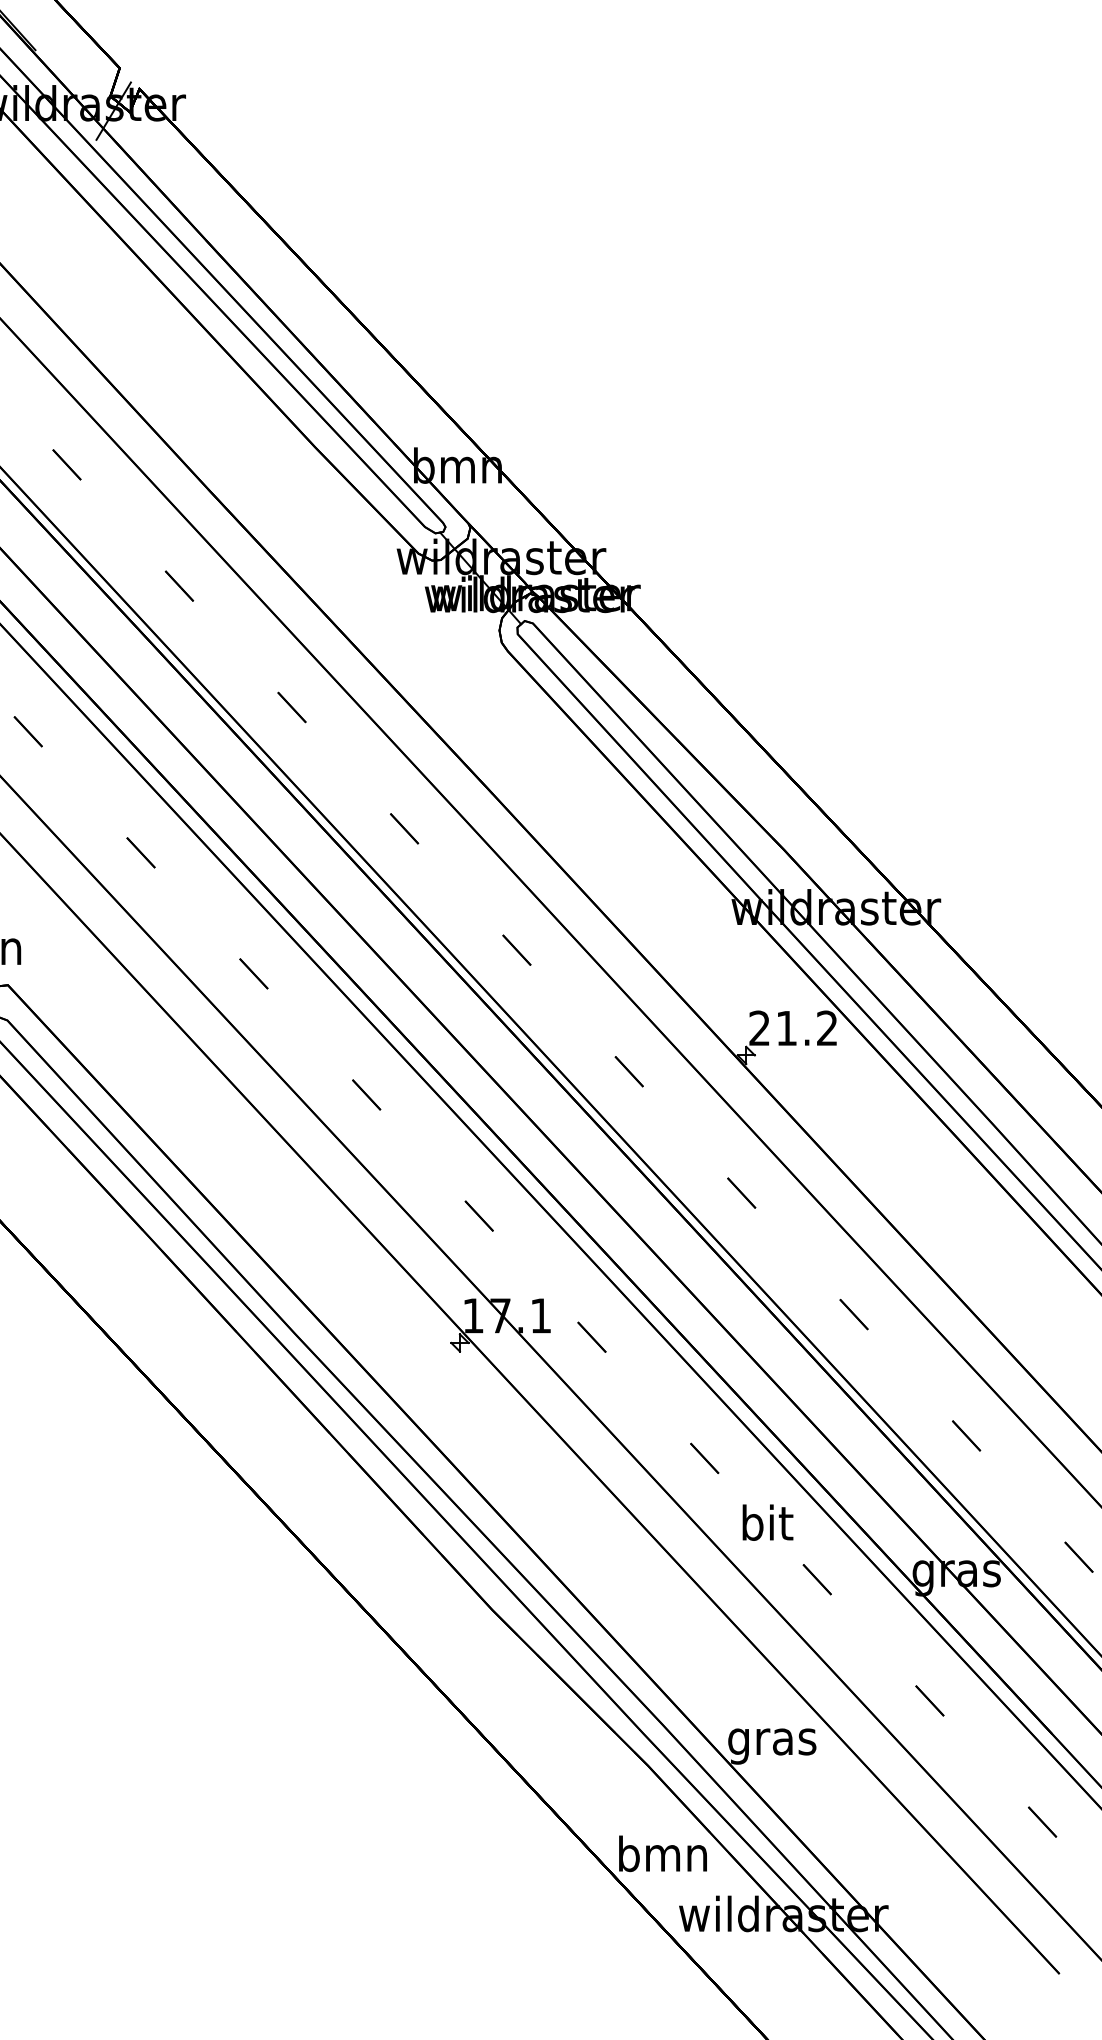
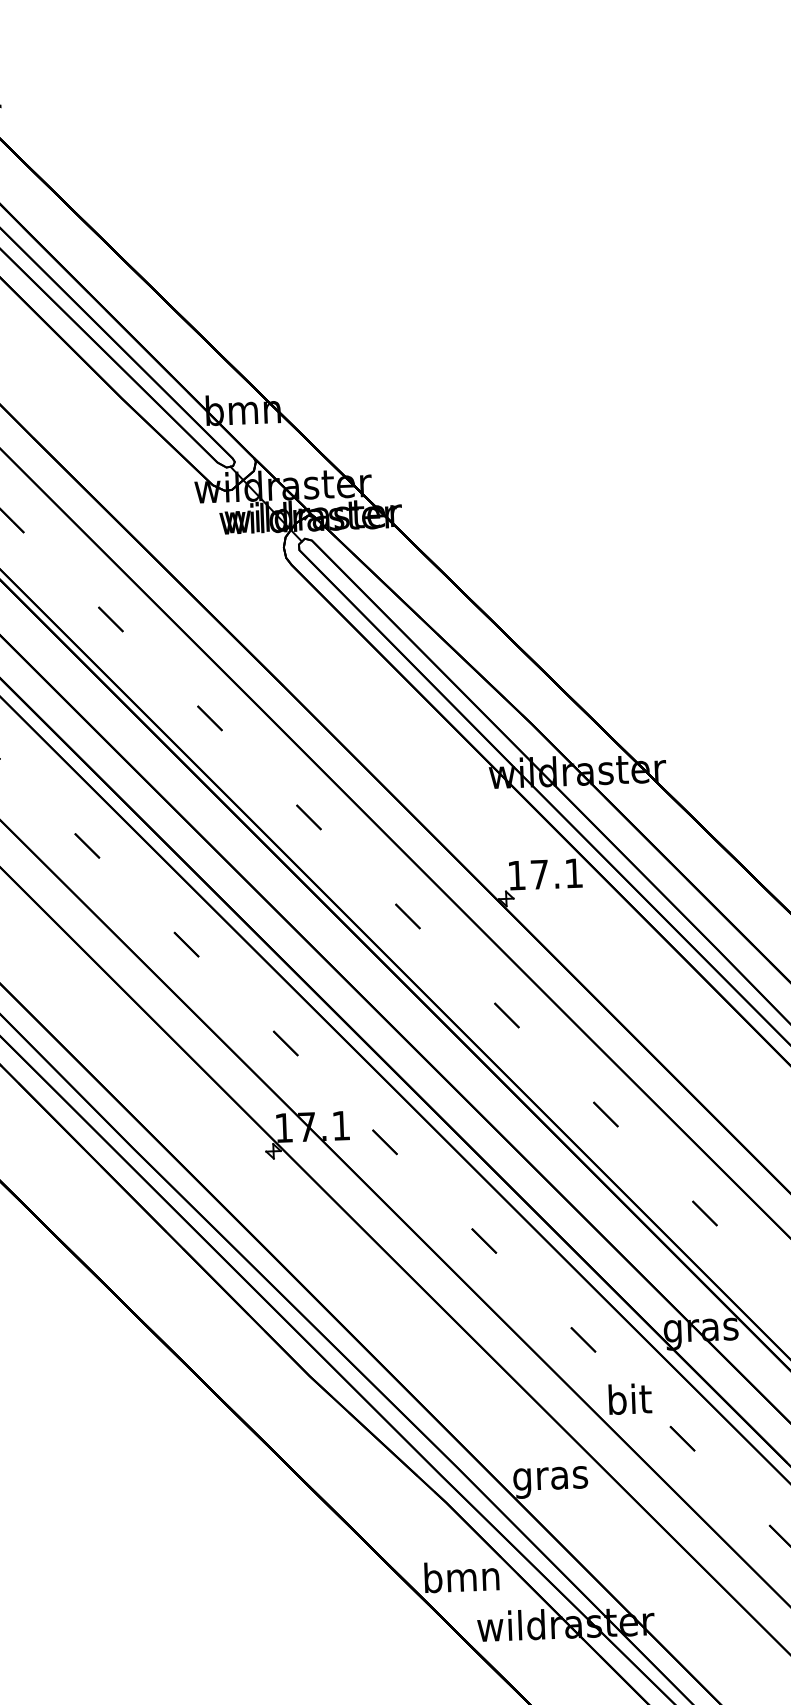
text: (792, 1027) -> (544, 873), 21.2 -> 17.1
text: (767, 1522) -> (629, 1398), moved

